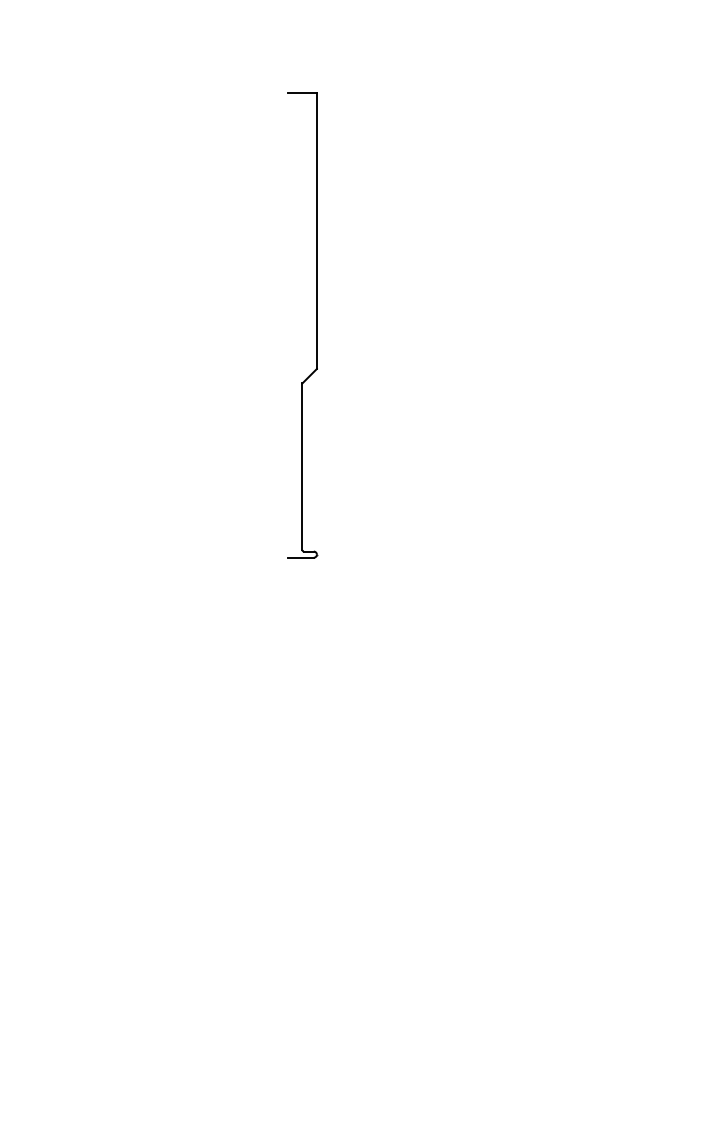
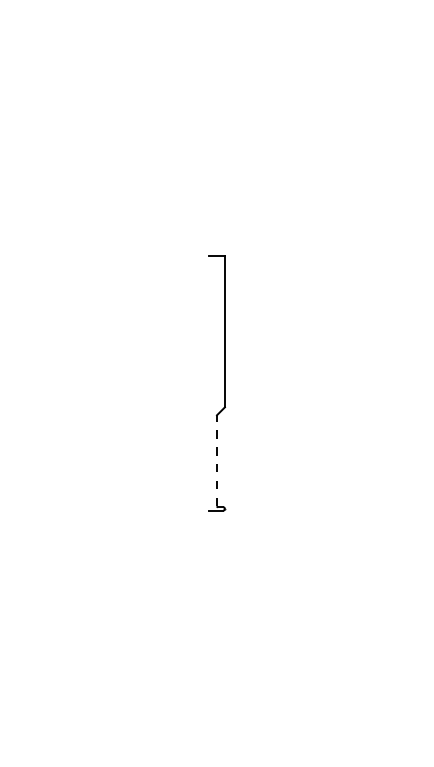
line: (303, 466) -> (217, 460), solid -> dashed

